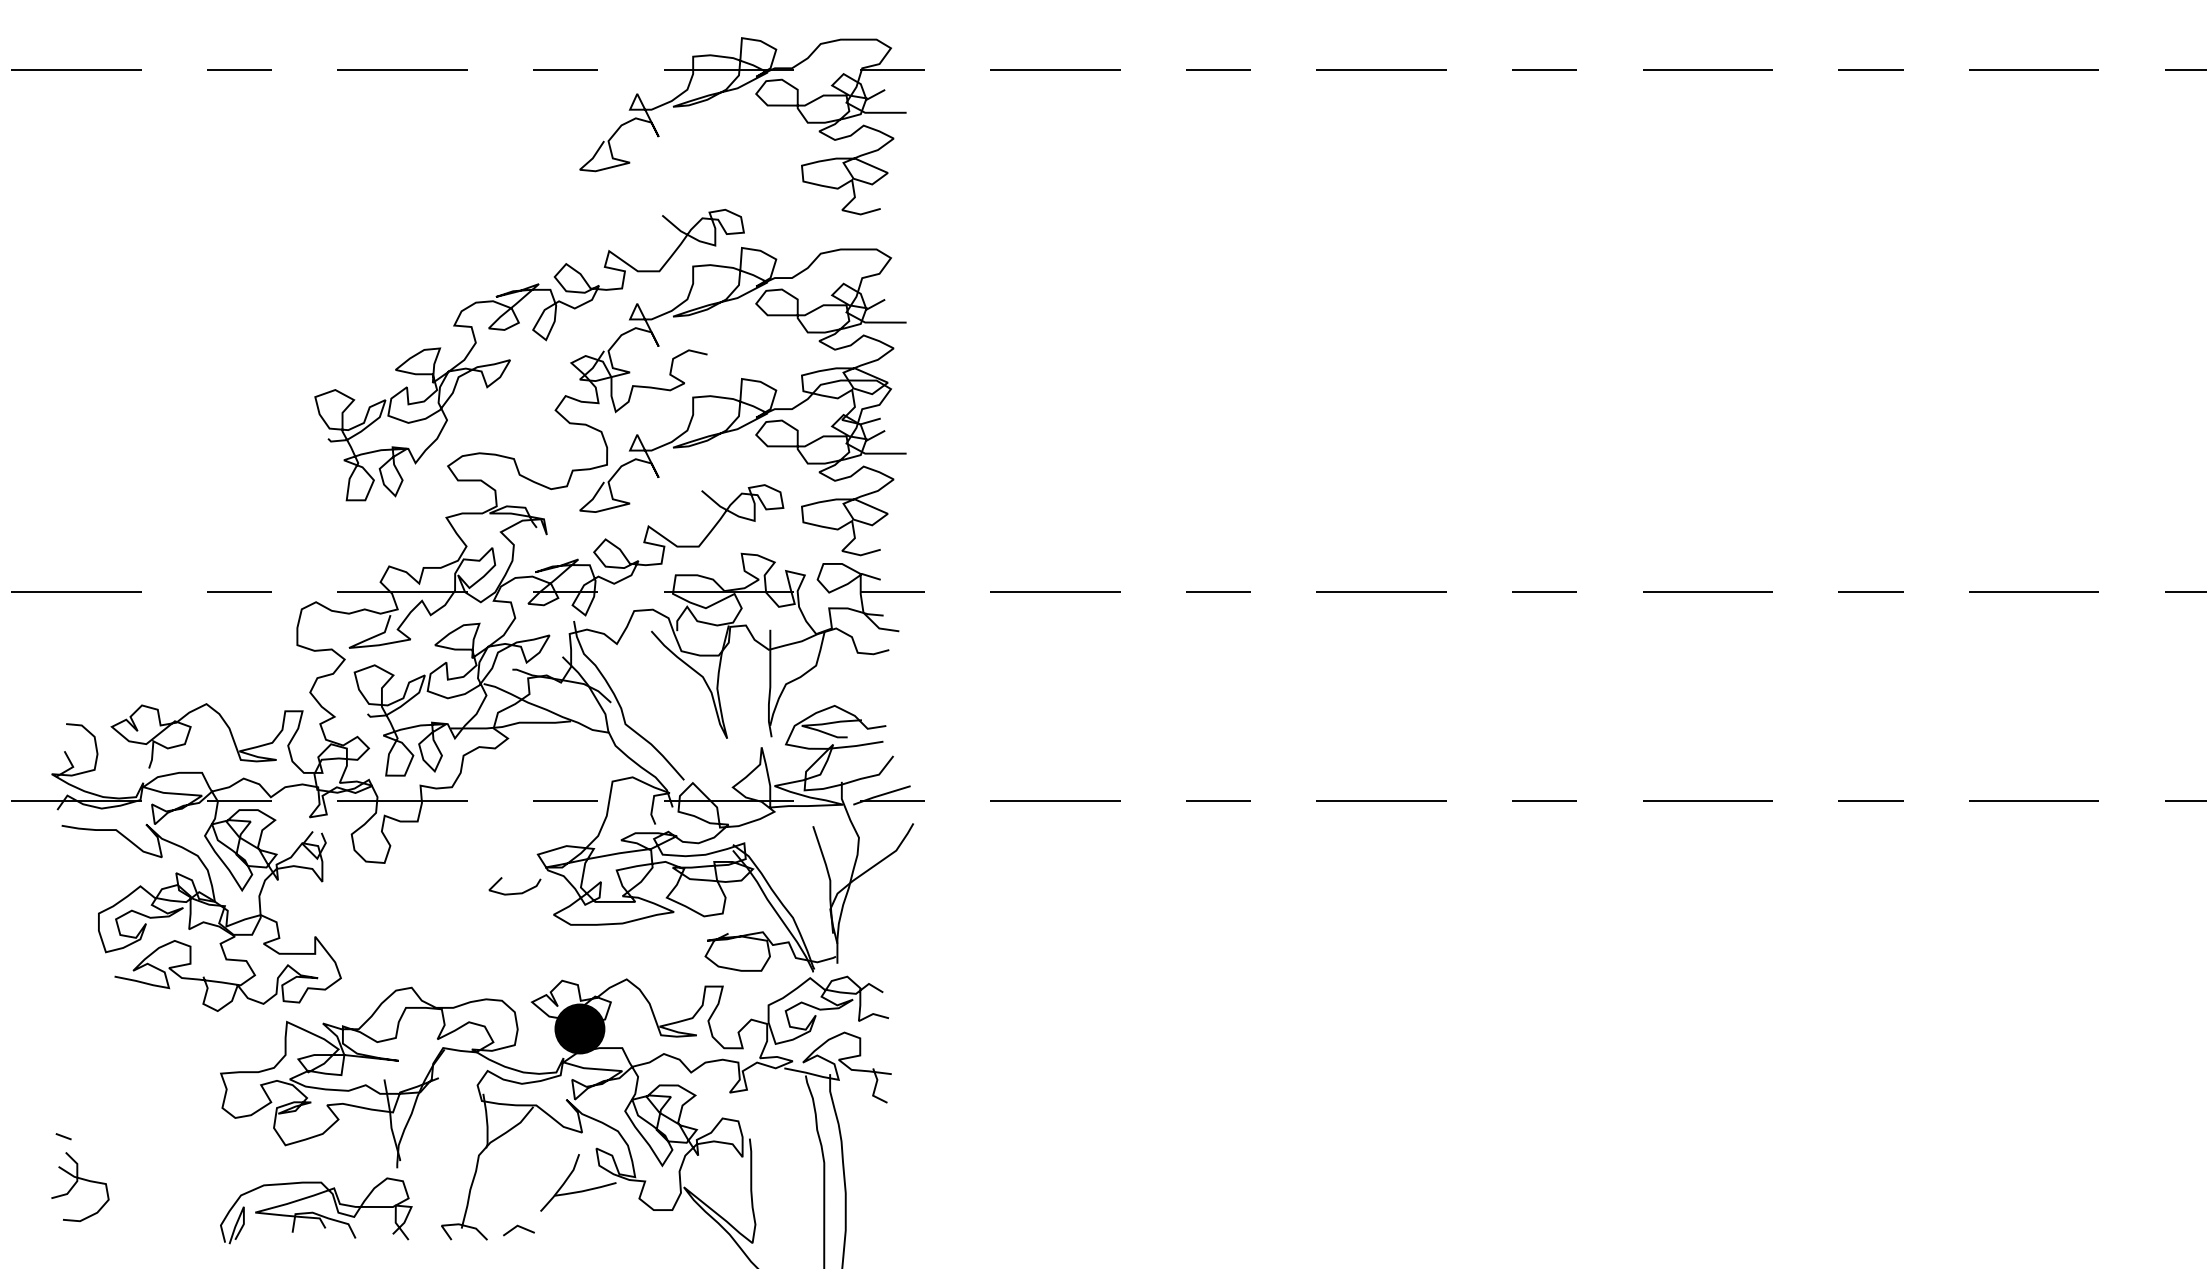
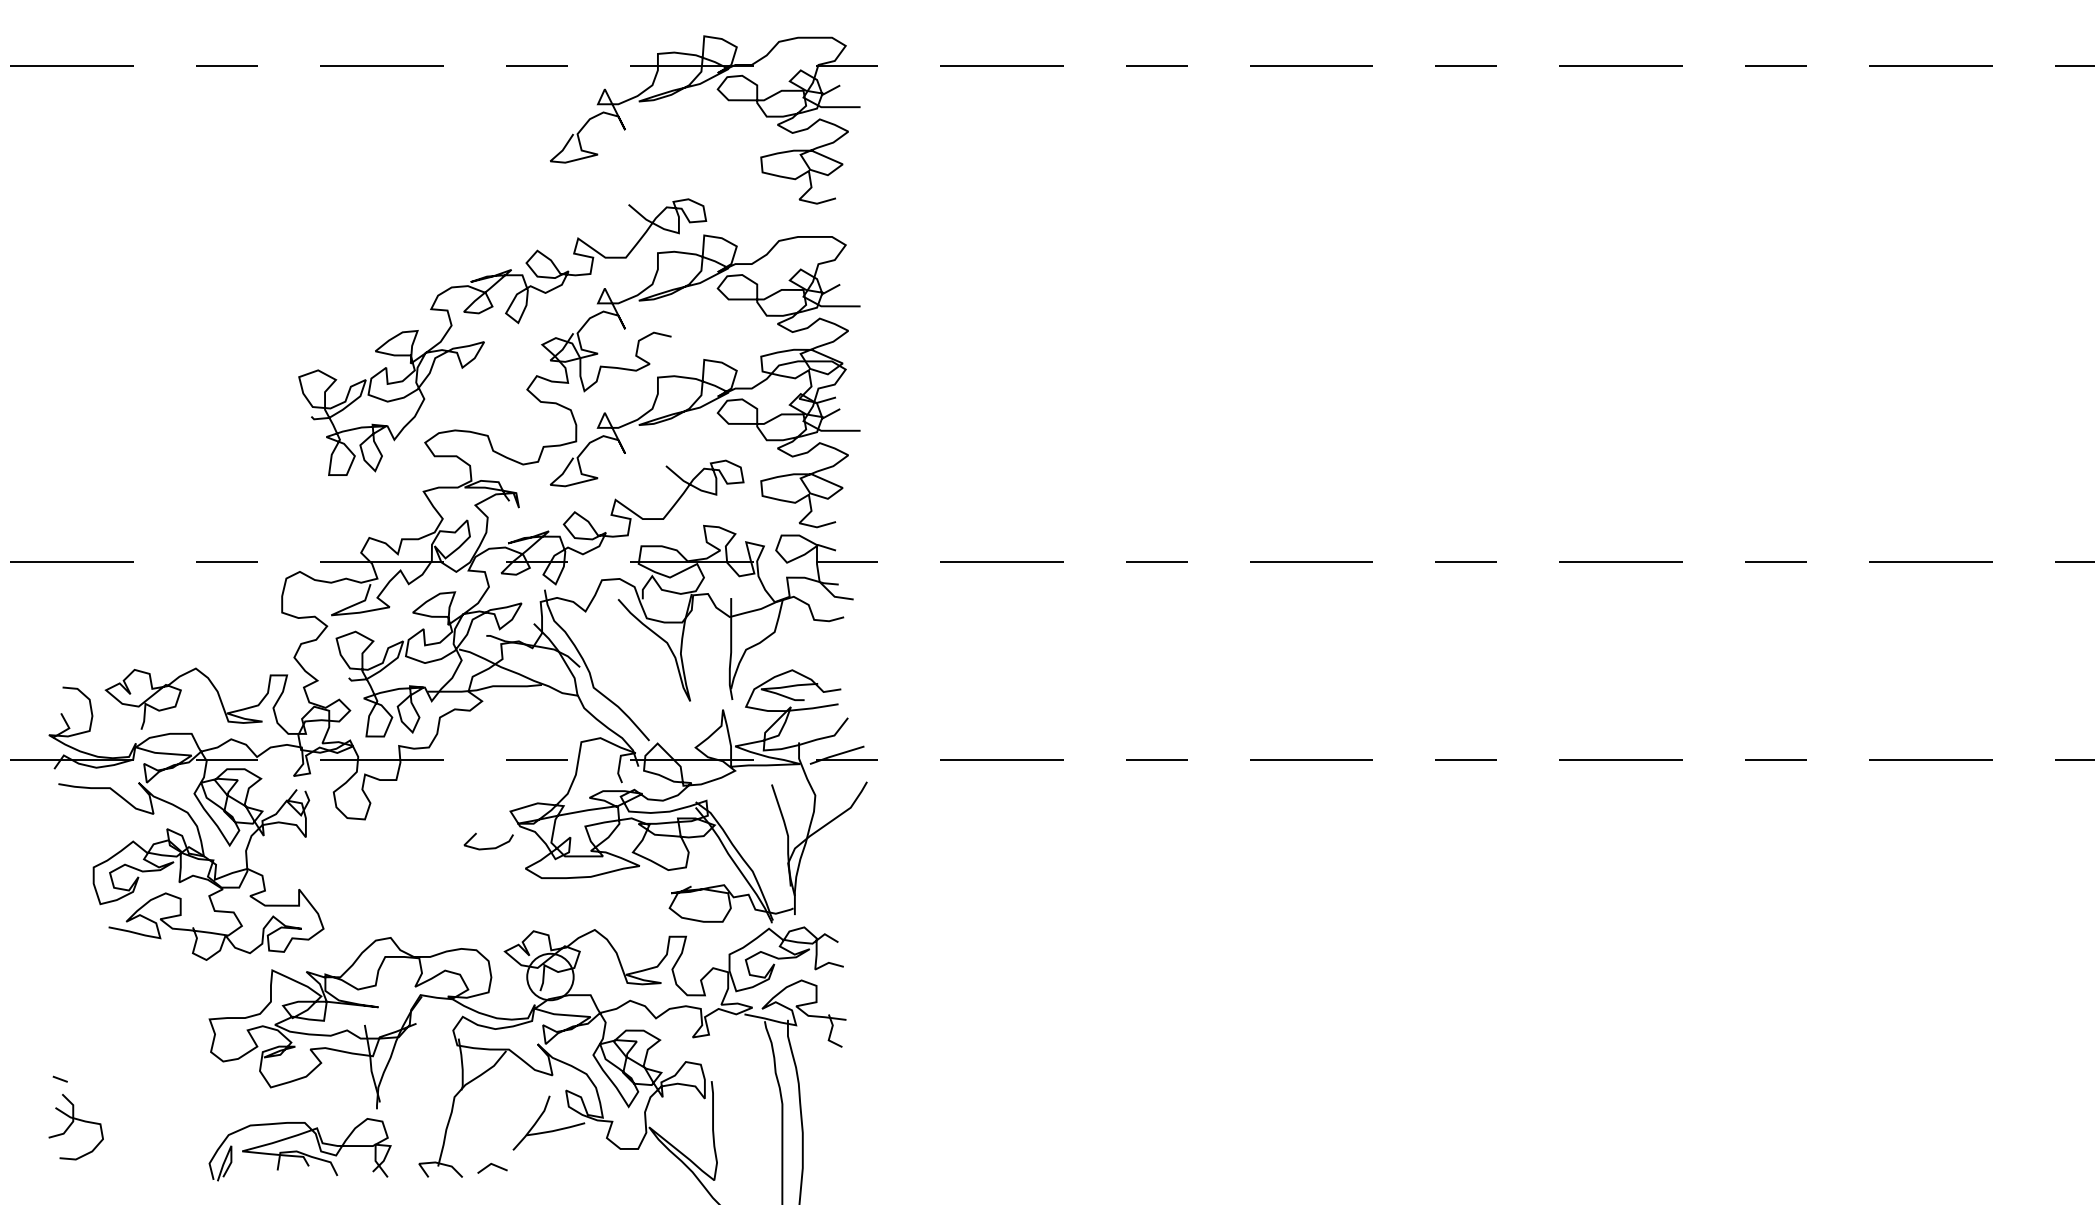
fill: (580, 1028) -> (550, 976), removed

